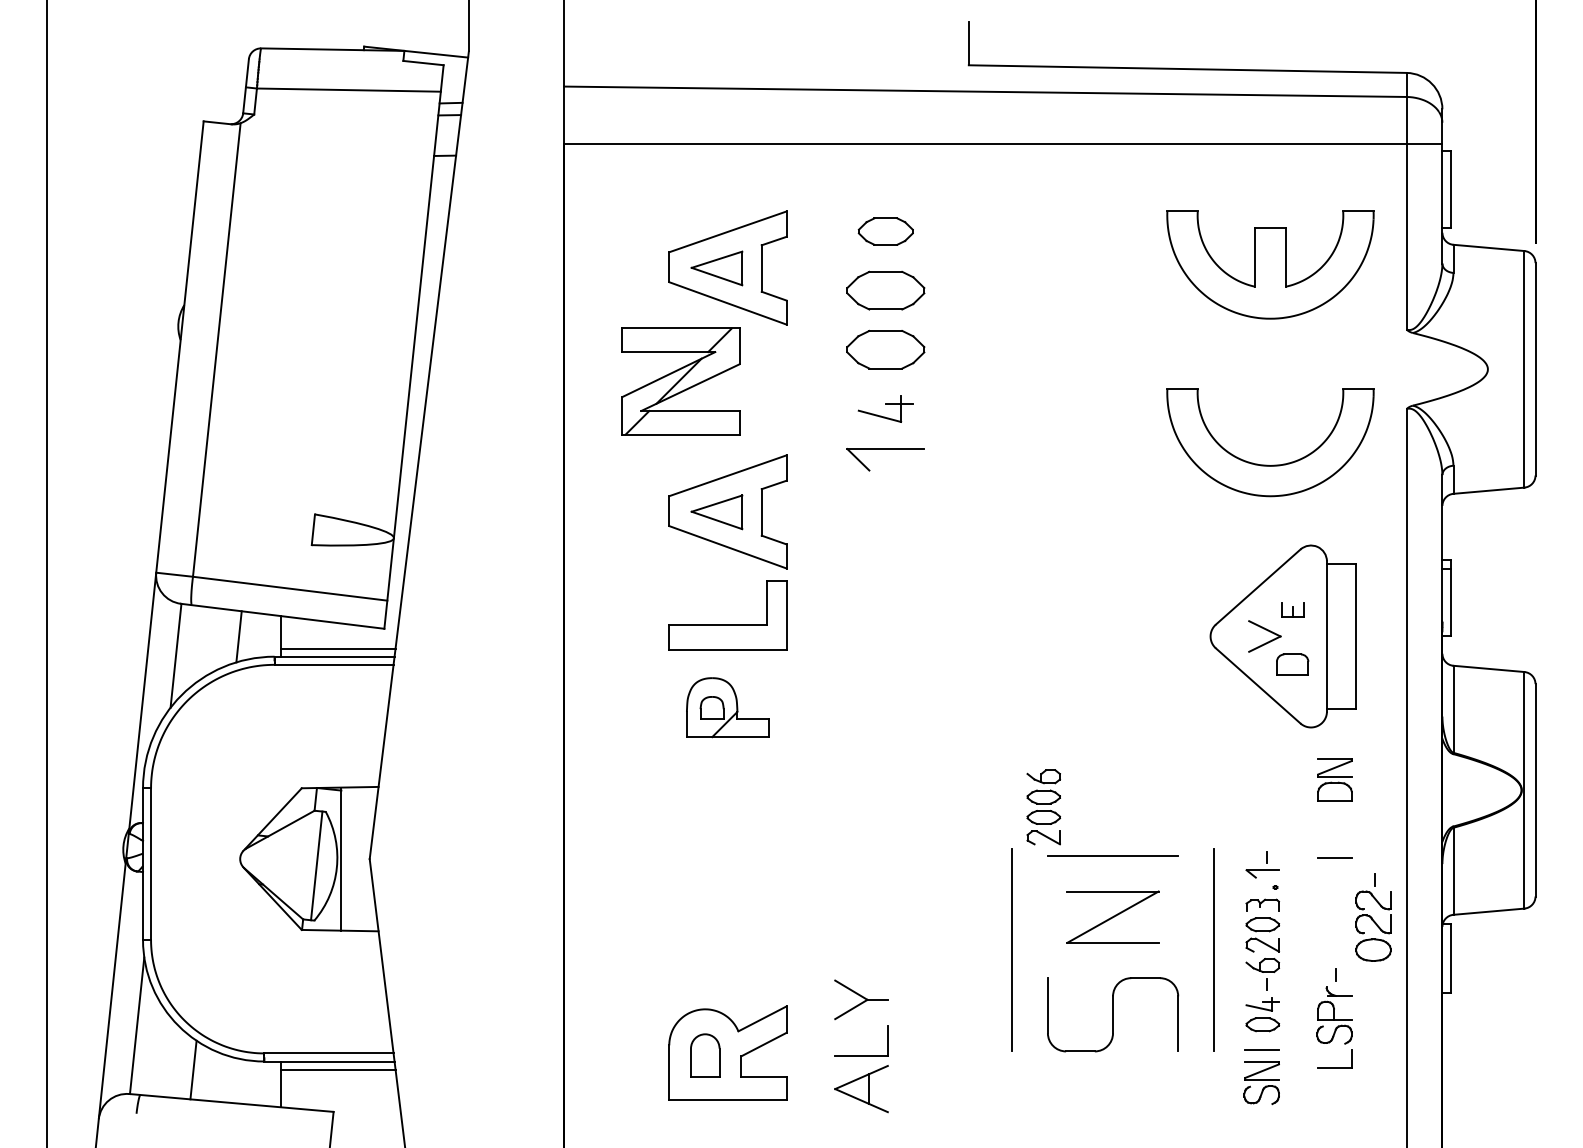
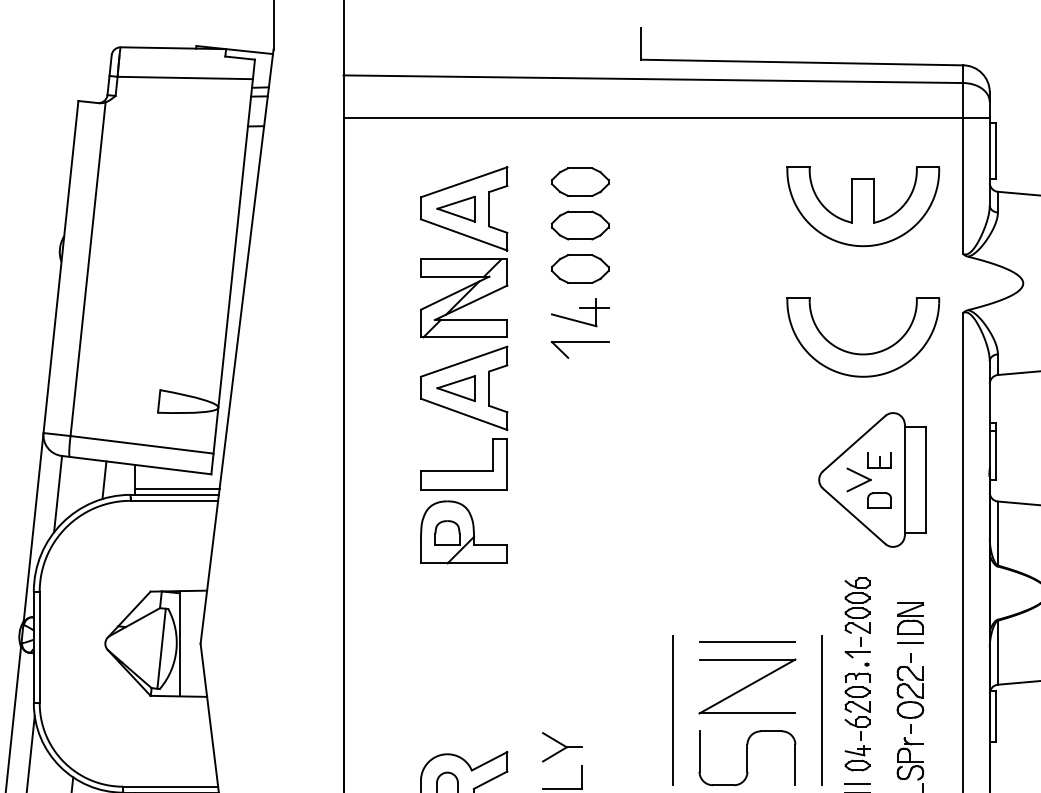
part: (885, 231) -> (580, 182), size x1.43
part: (680, 381) -> (463, 298), moved
part: (885, 408) -> (580, 312), size x1.43
part: (1292, 609) -> (879, 460), size x1.43
part: (727, 707) -> (463, 532), size x1.43
part: (1334, 779) -> (910, 618), moved
part: (1043, 807) -> (857, 605), moved
part: (1112, 916) -> (747, 685), size x1.43
part: (1373, 917) -> (910, 685), moved

